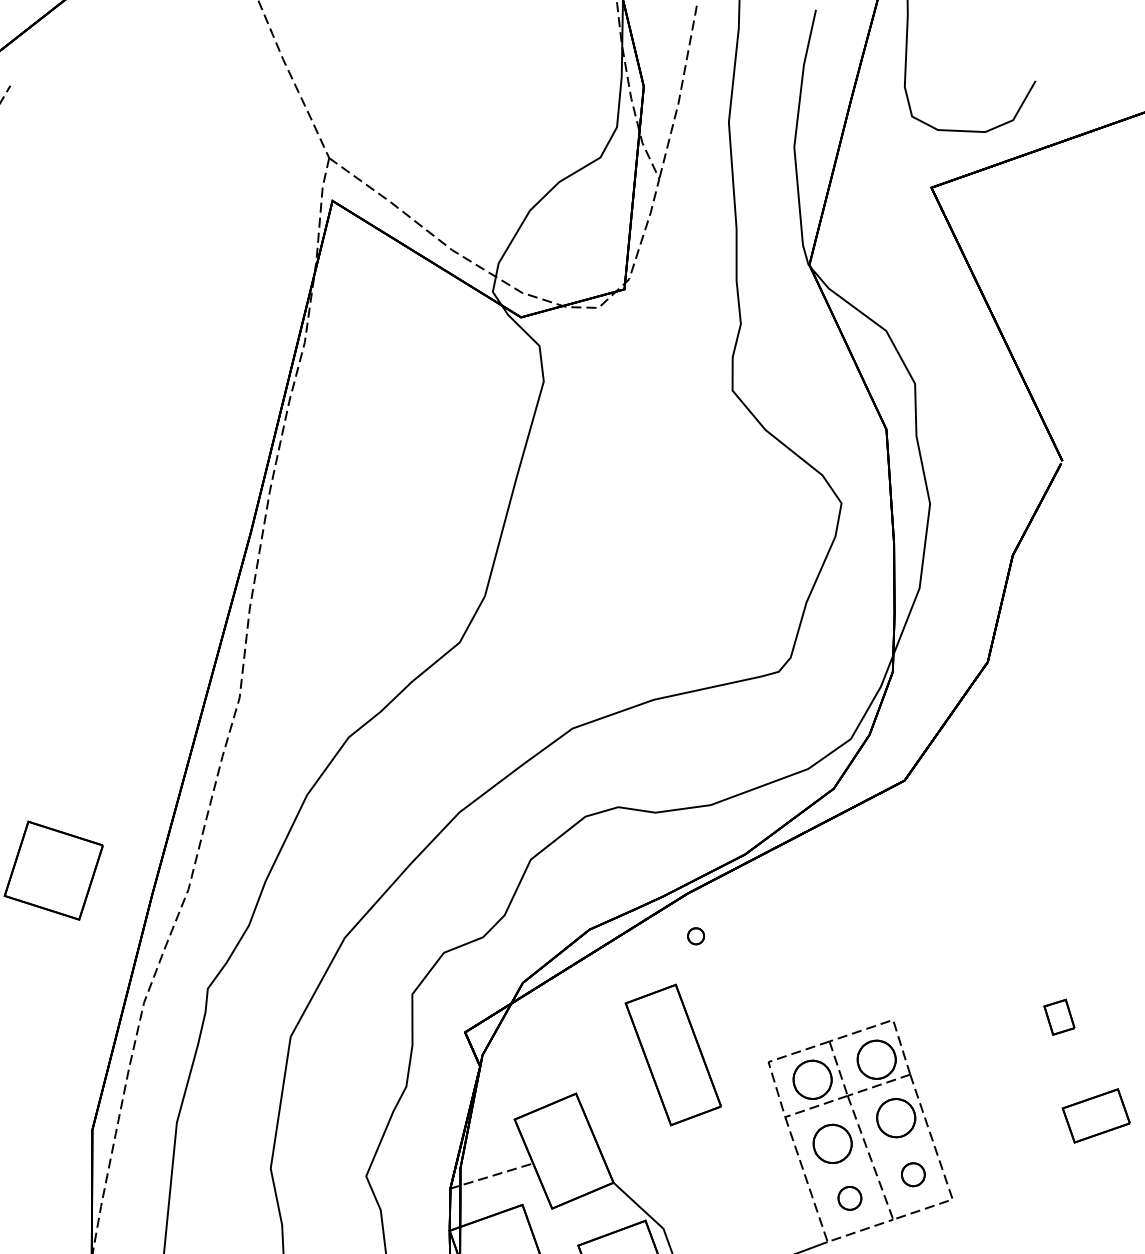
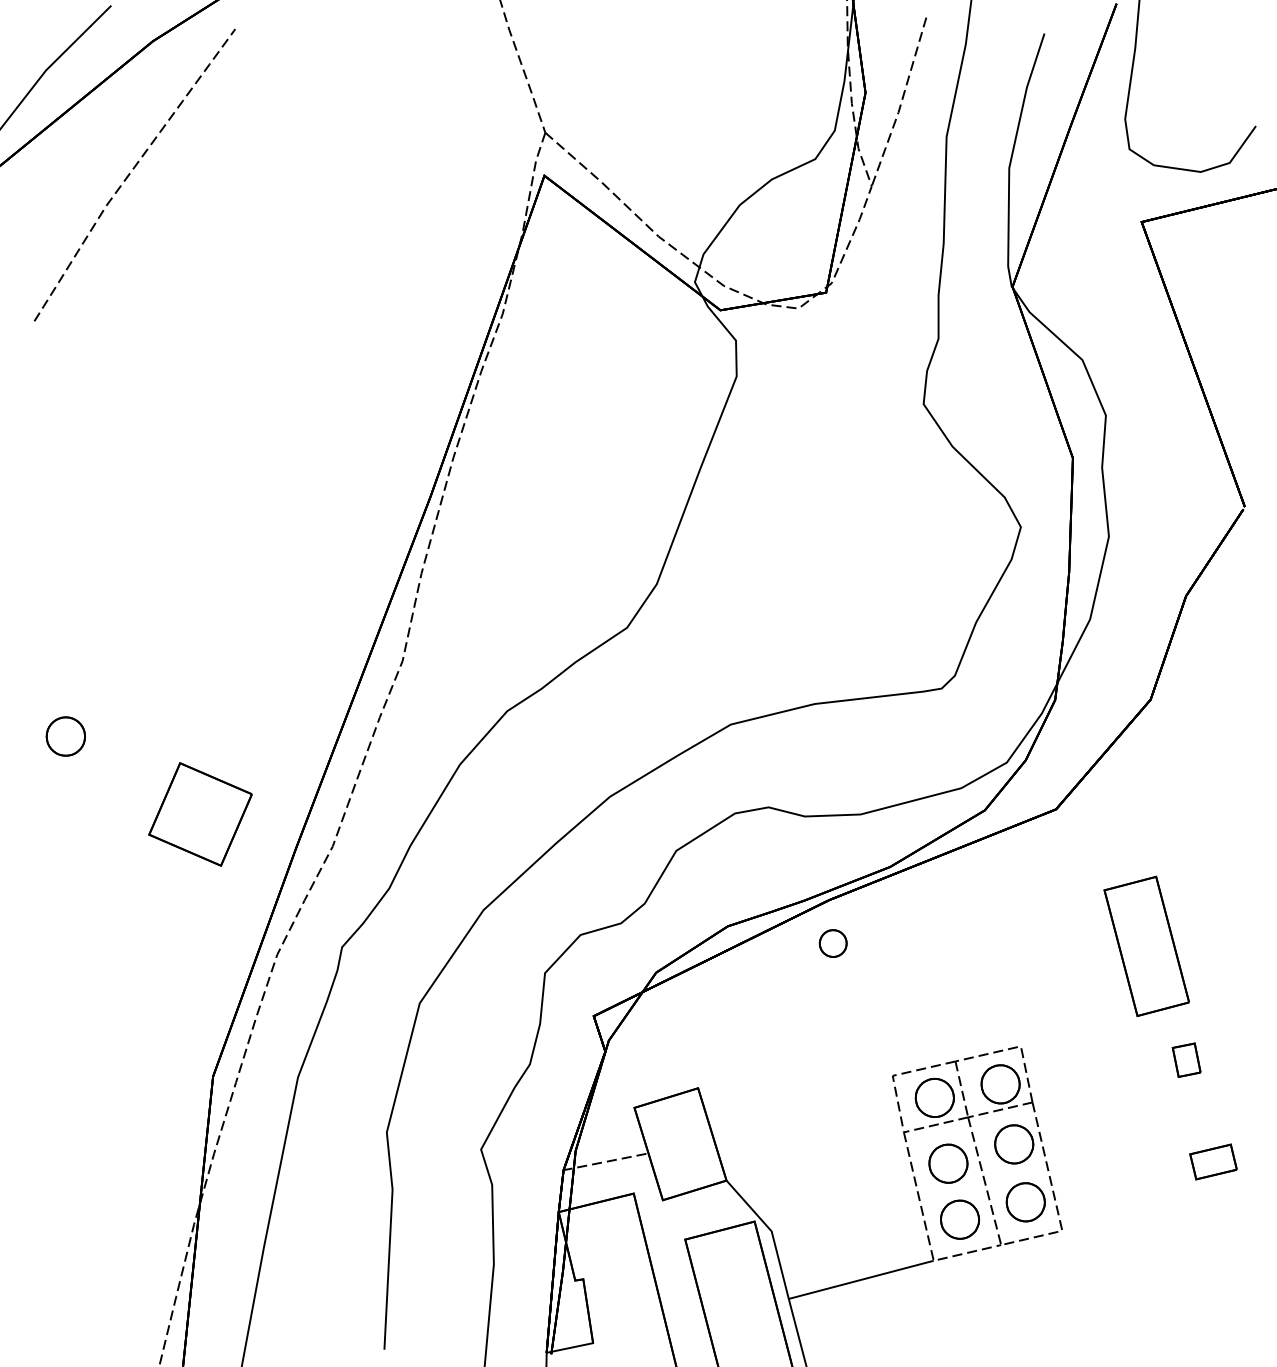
part: (695, 936) -> (832, 943), size x1.67
part: (673, 1054) -> (1146, 945), moved
part: (1096, 1115) -> (1213, 1161), size x0.71
part: (913, 1174) -> (1025, 1202), size x1.67
part: (850, 1198) -> (960, 1219), size x1.67

